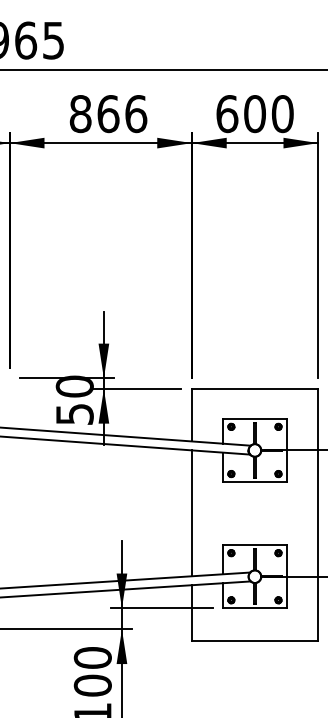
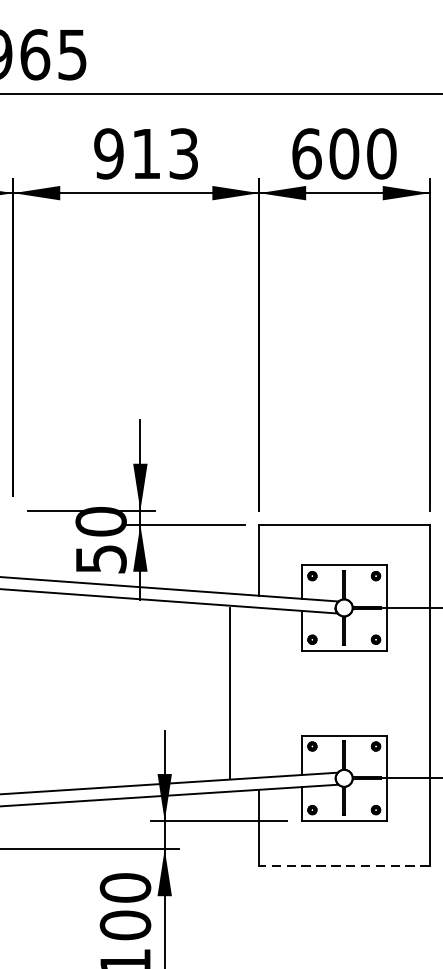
text: (108, 114) -> (146, 154), 866 -> 913
line: (191, 513) -> (228, 693), moved
line: (254, 641) -> (343, 865), solid -> dashed

